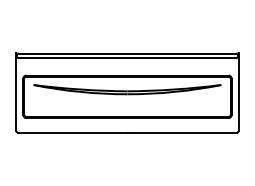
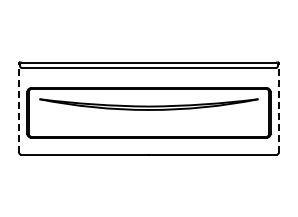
line: (16, 91) -> (19, 106), solid -> dashed
line: (238, 91) -> (278, 106), solid -> dashed

